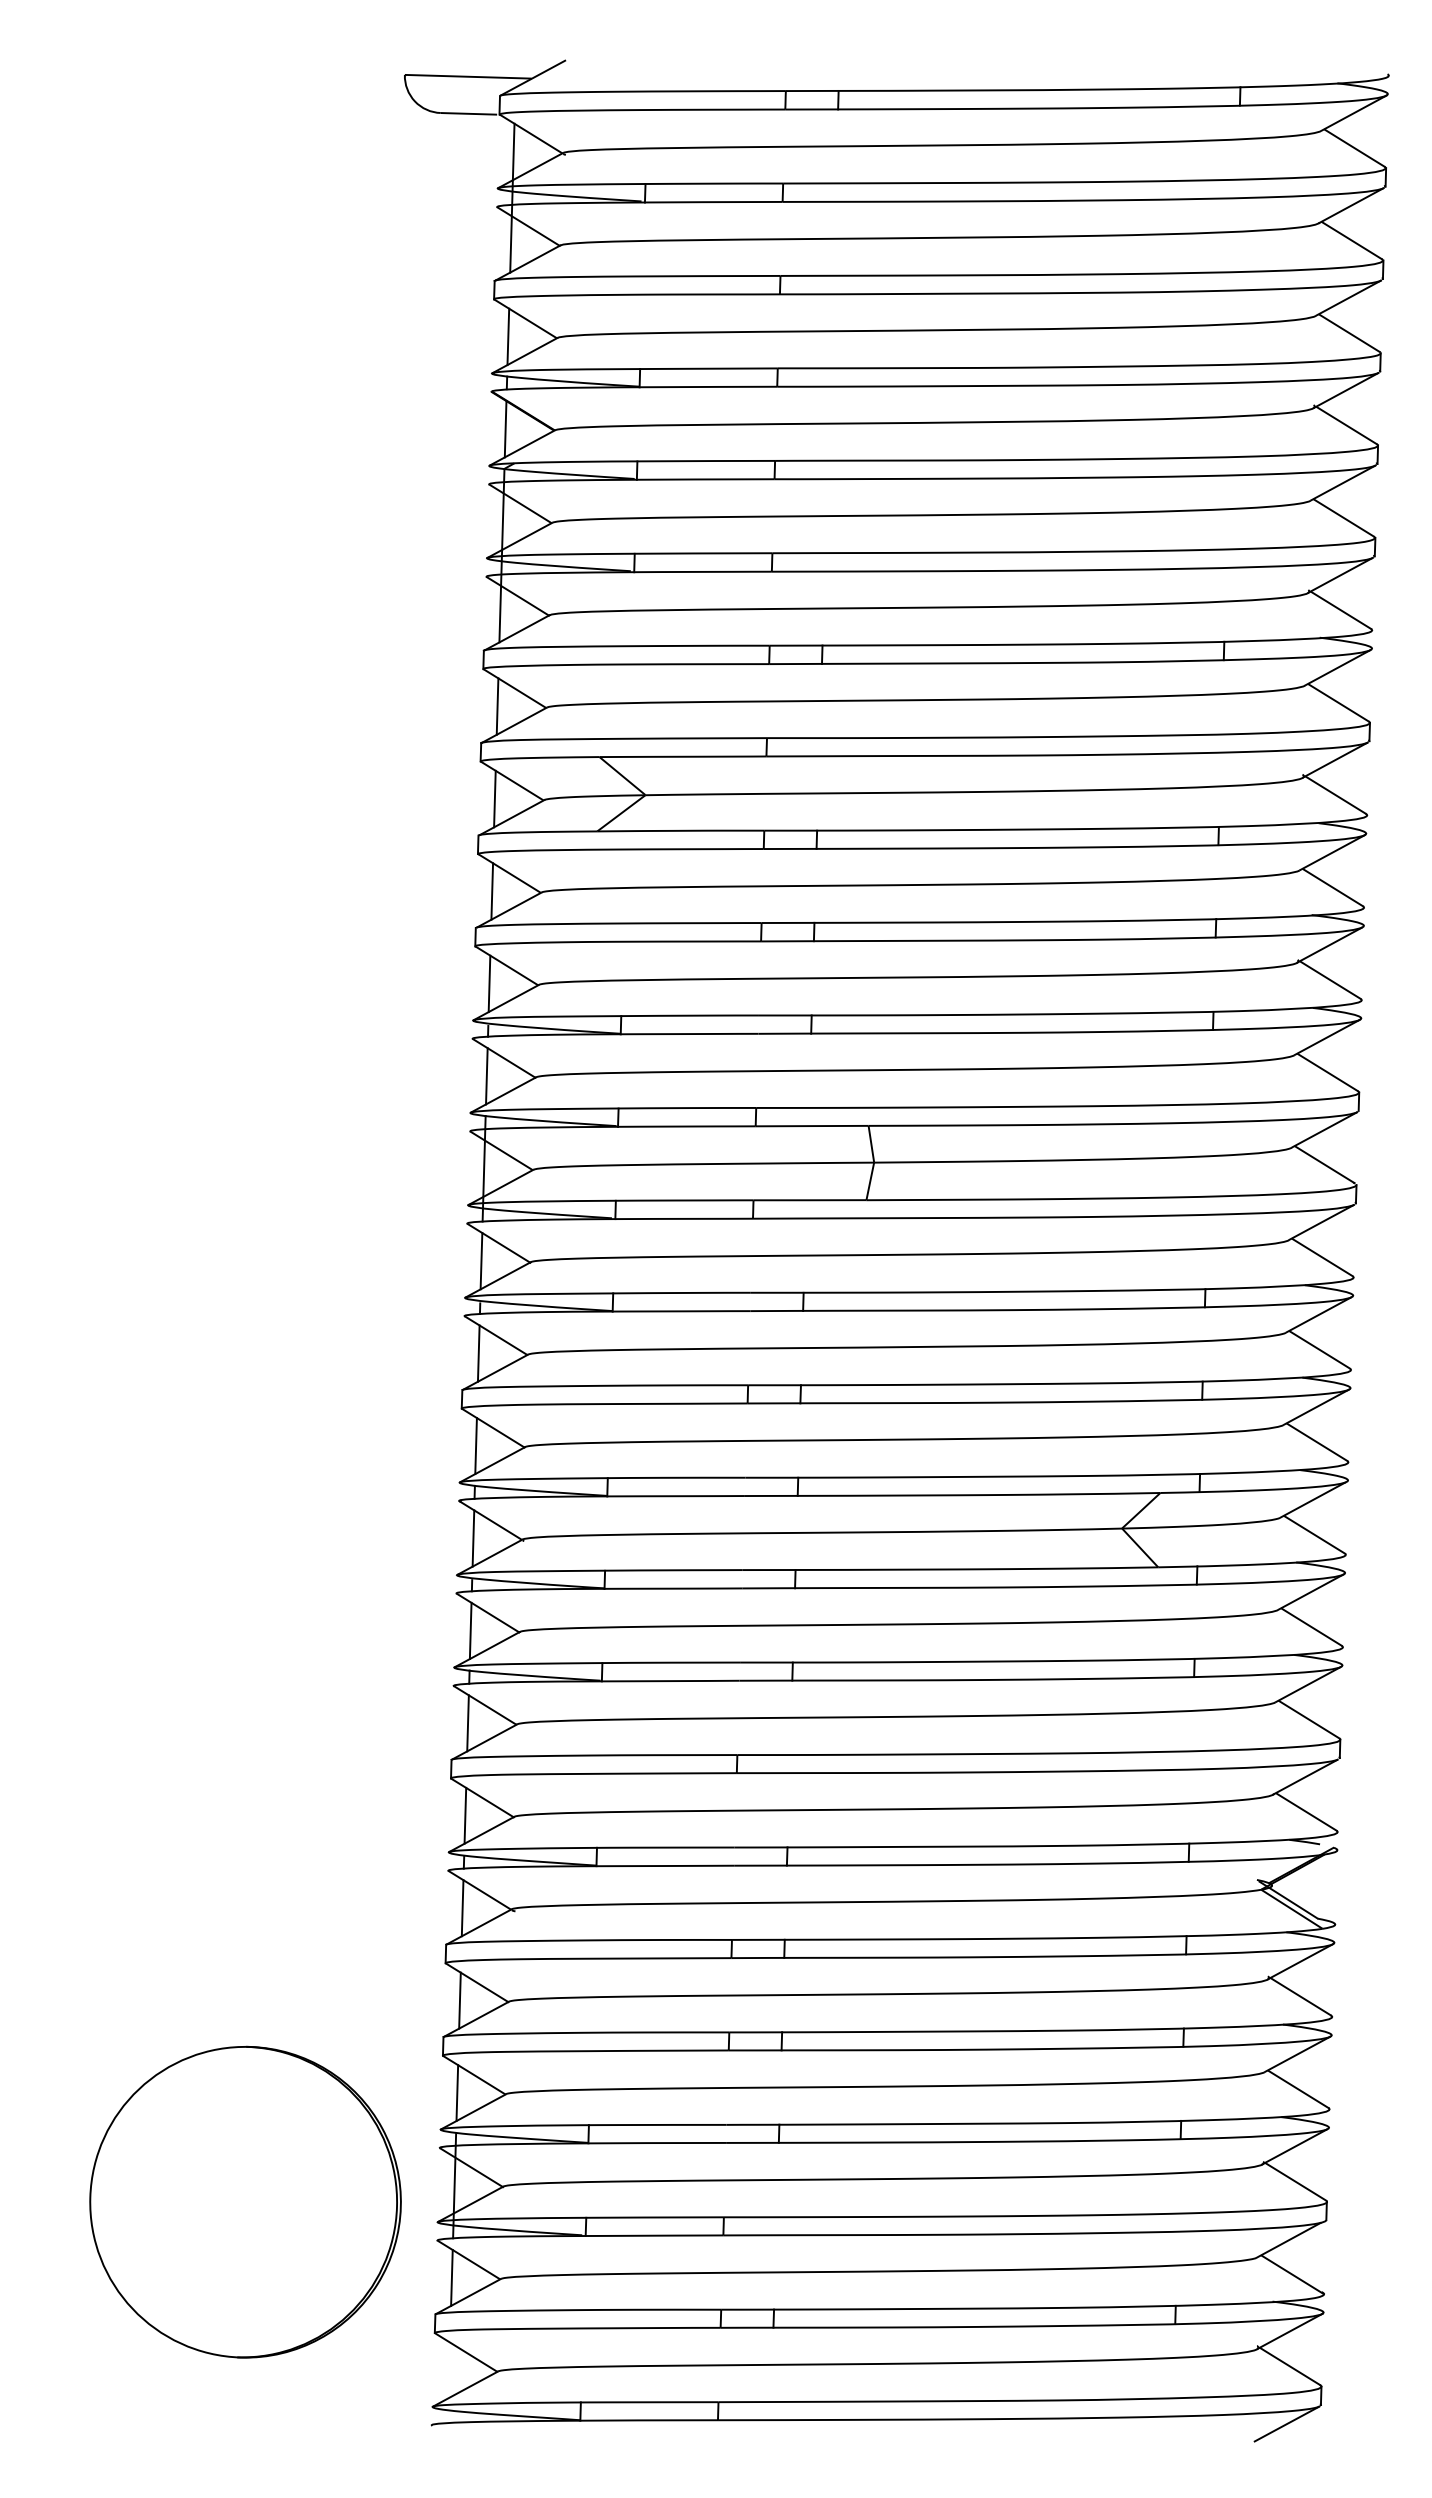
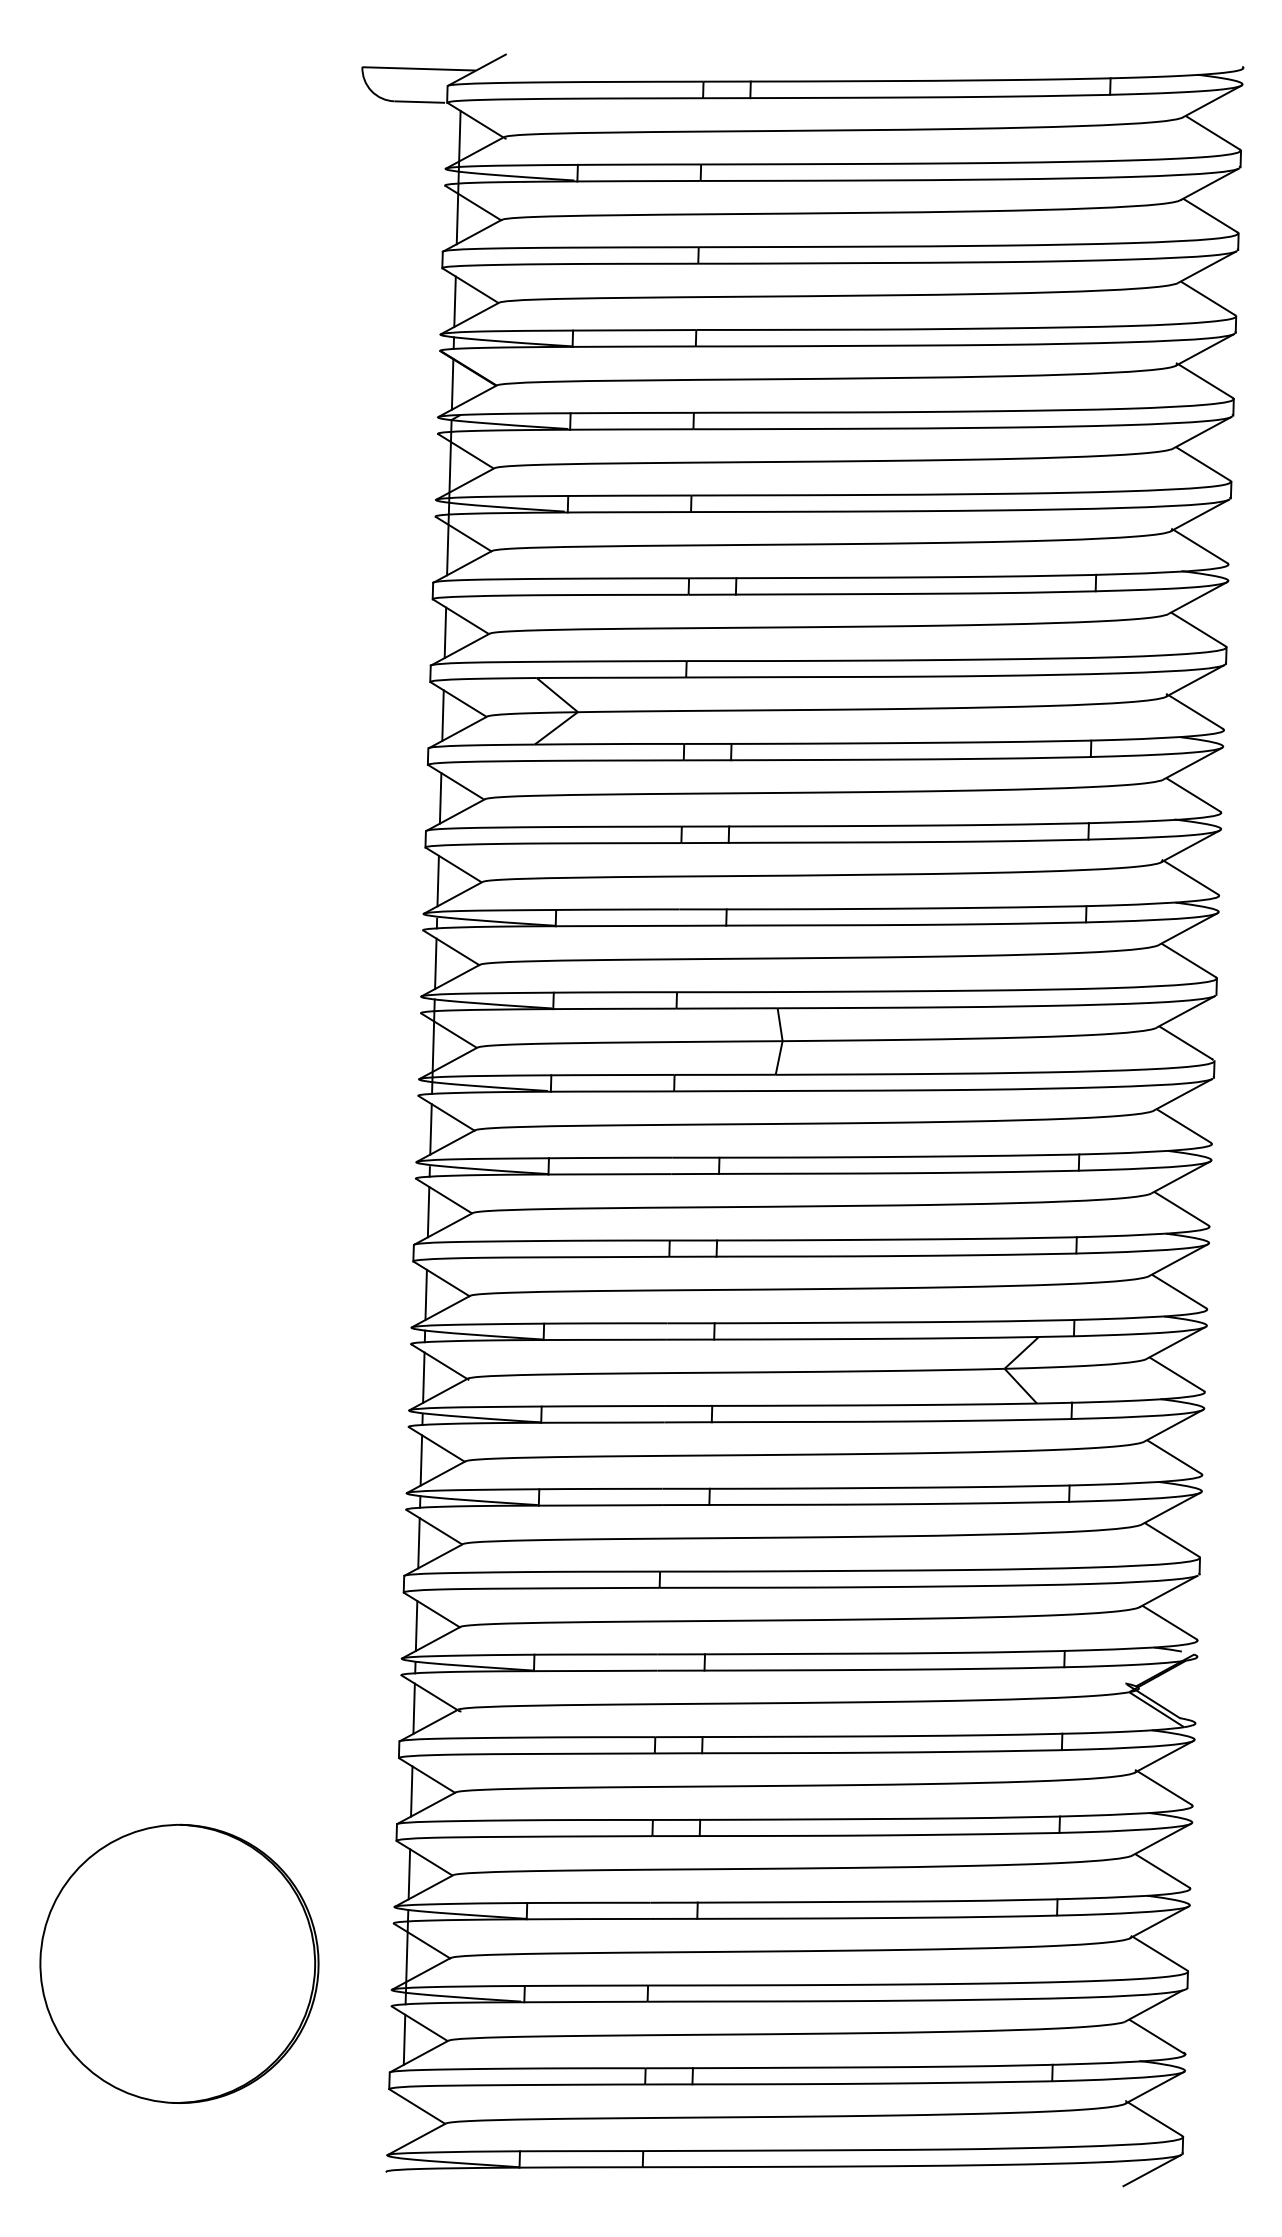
part: (245, 2201) -> (179, 1963), moved

